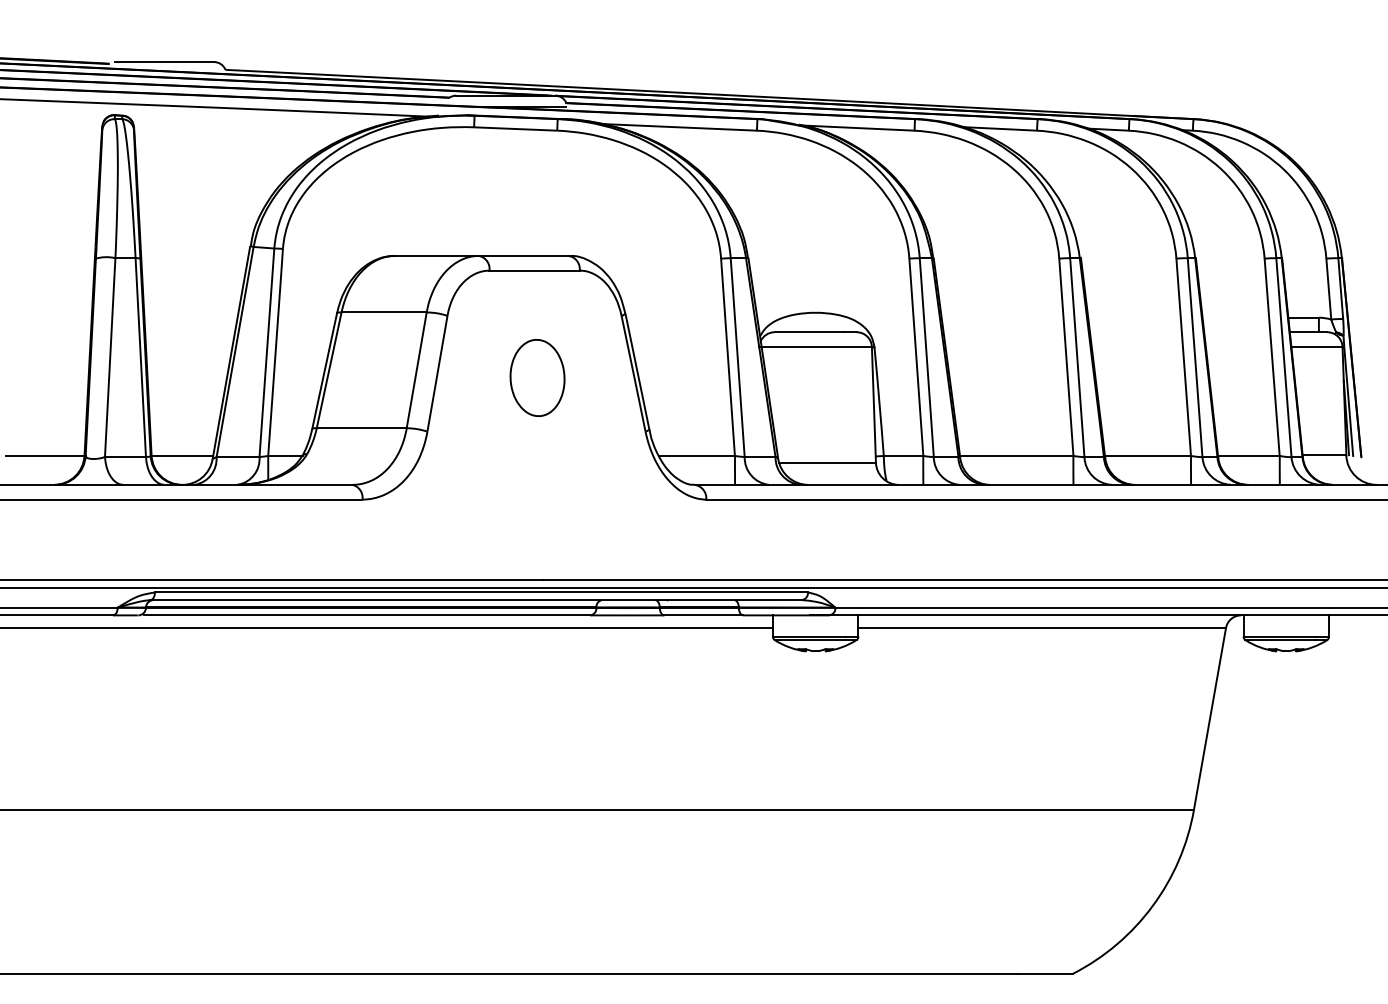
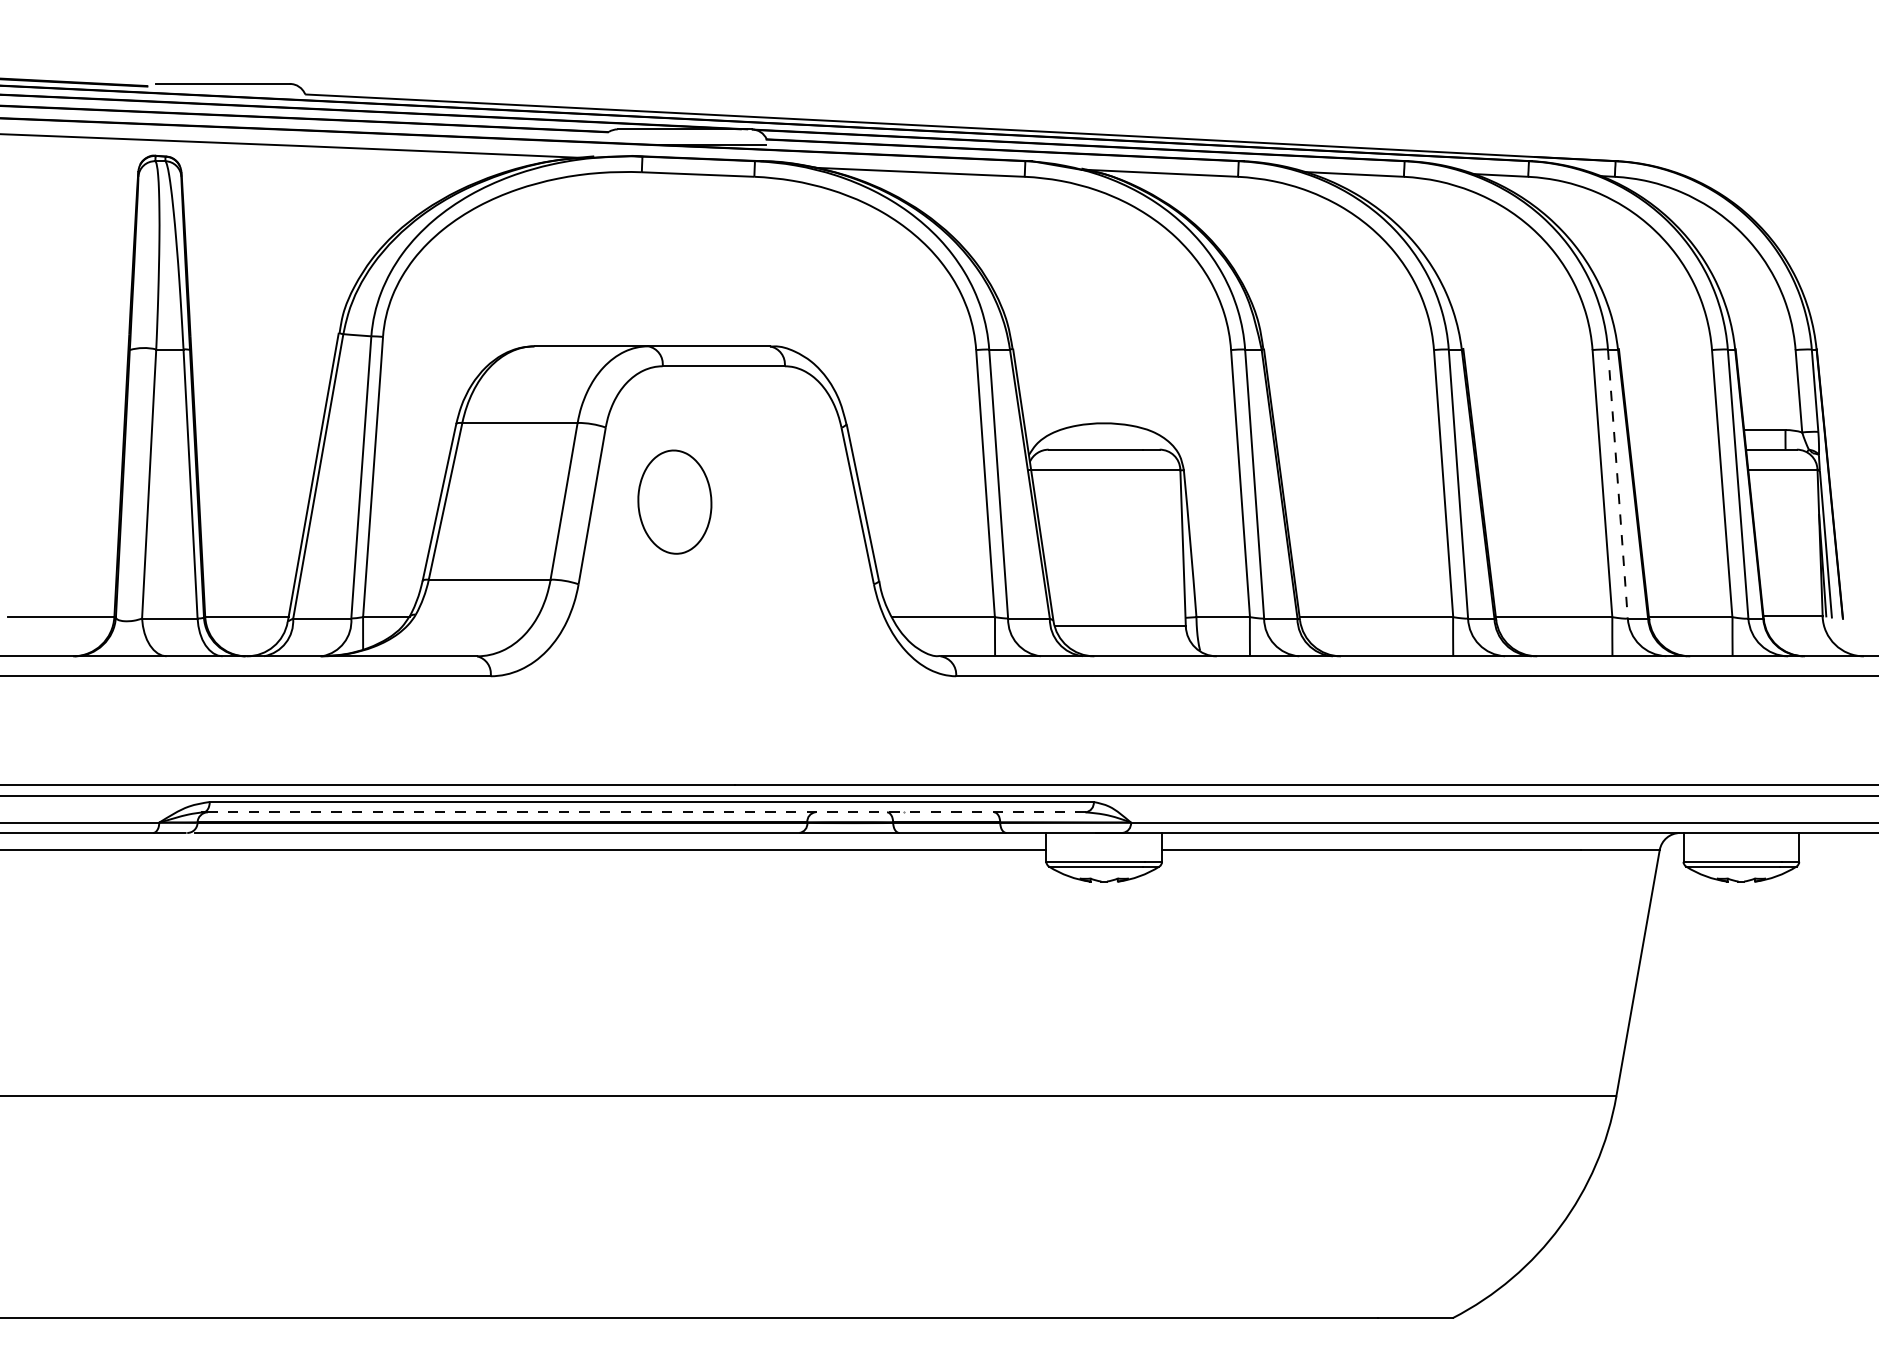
line: (1195, 358) -> (1618, 485), solid -> dashed
part: (537, 377) -> (674, 501), moved
line: (476, 600) -> (645, 812), solid -> dashed

